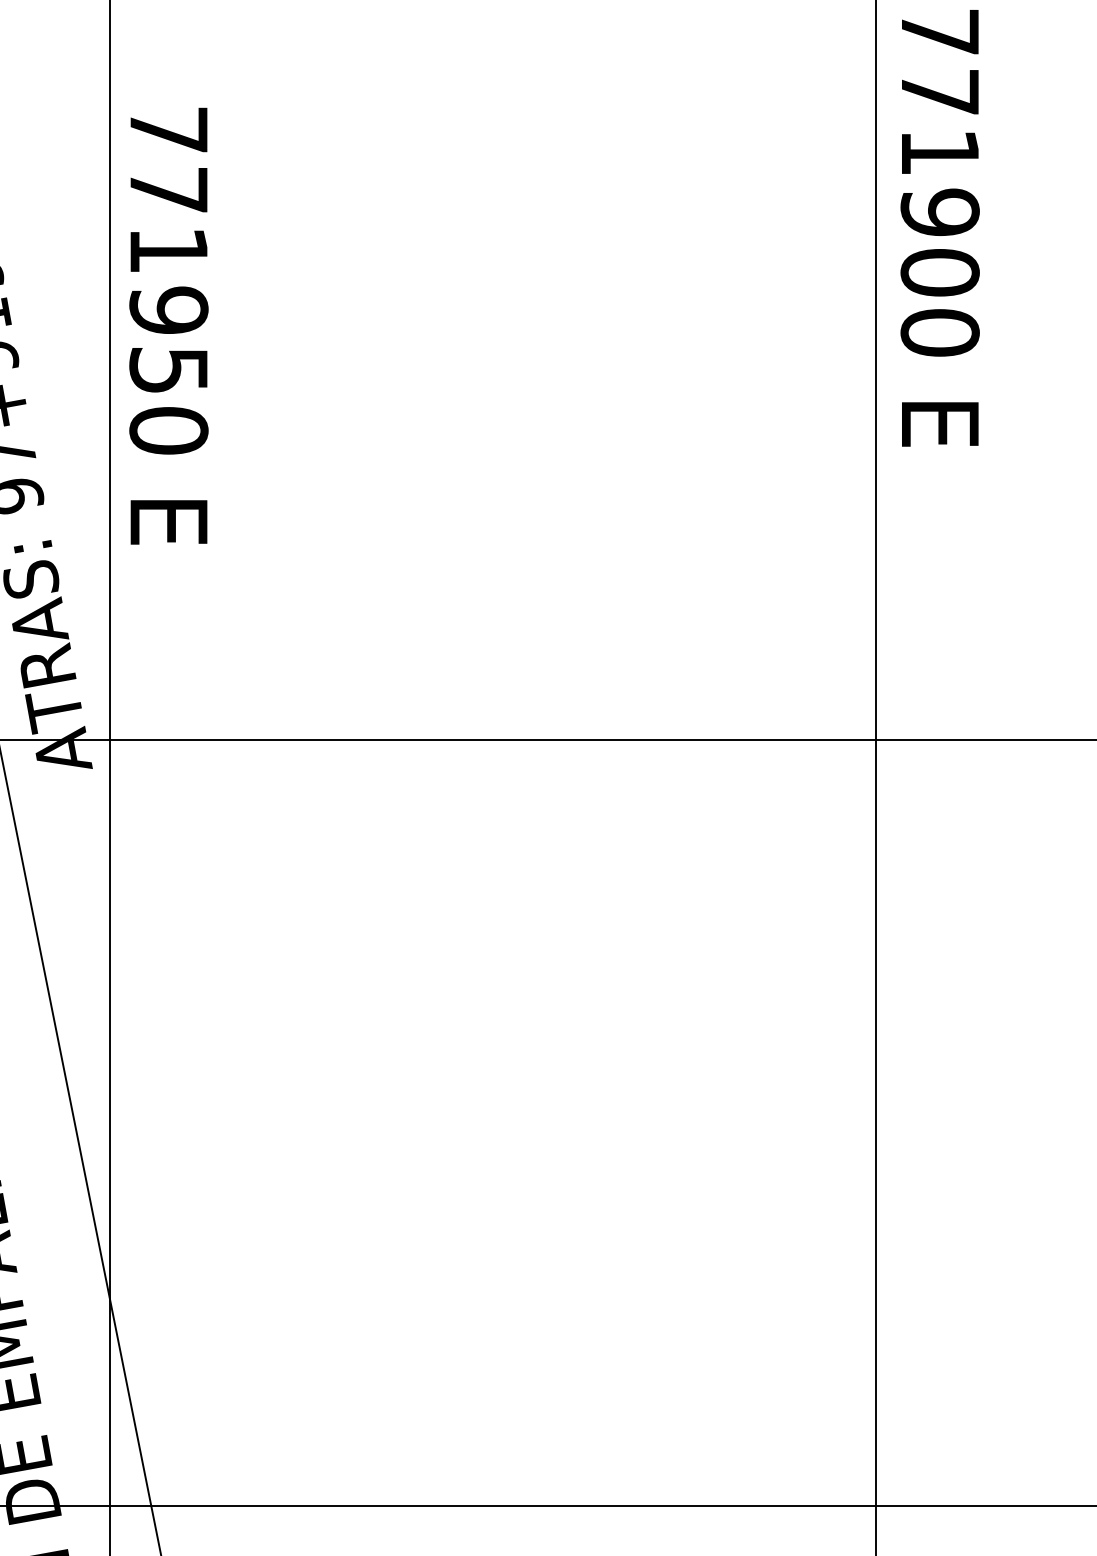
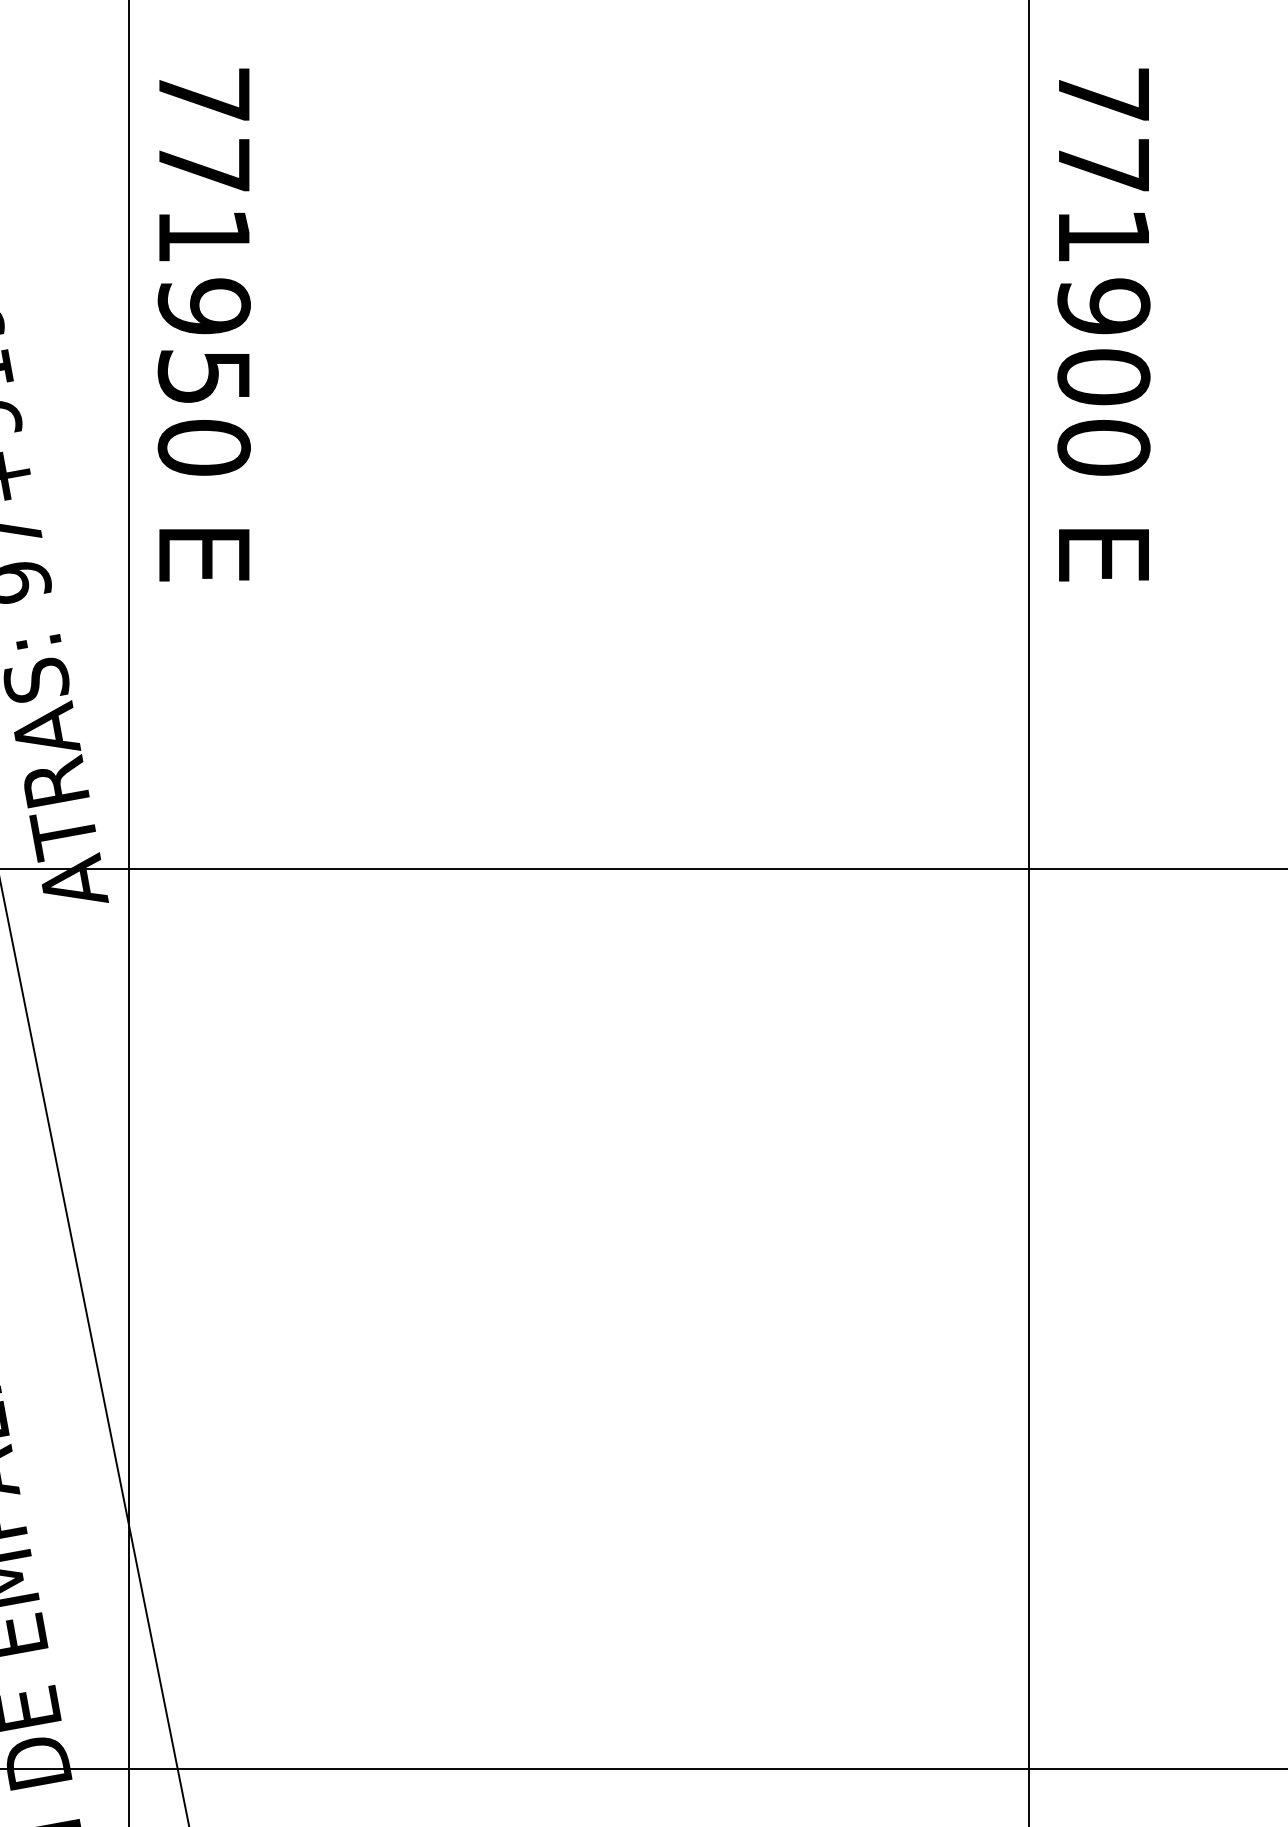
text: (939, 227) -> (1103, 324), moved
text: (168, 325) -> (203, 324), moved

